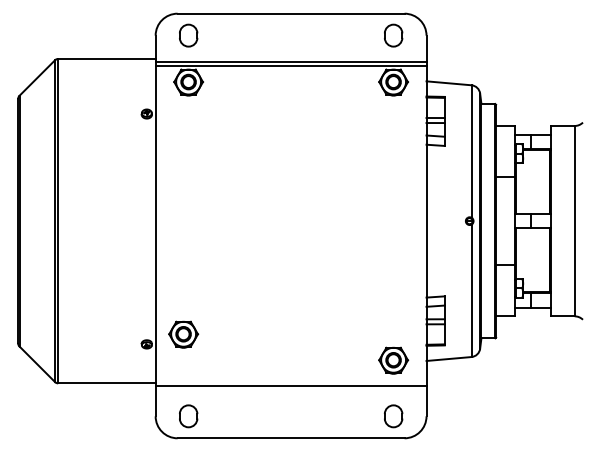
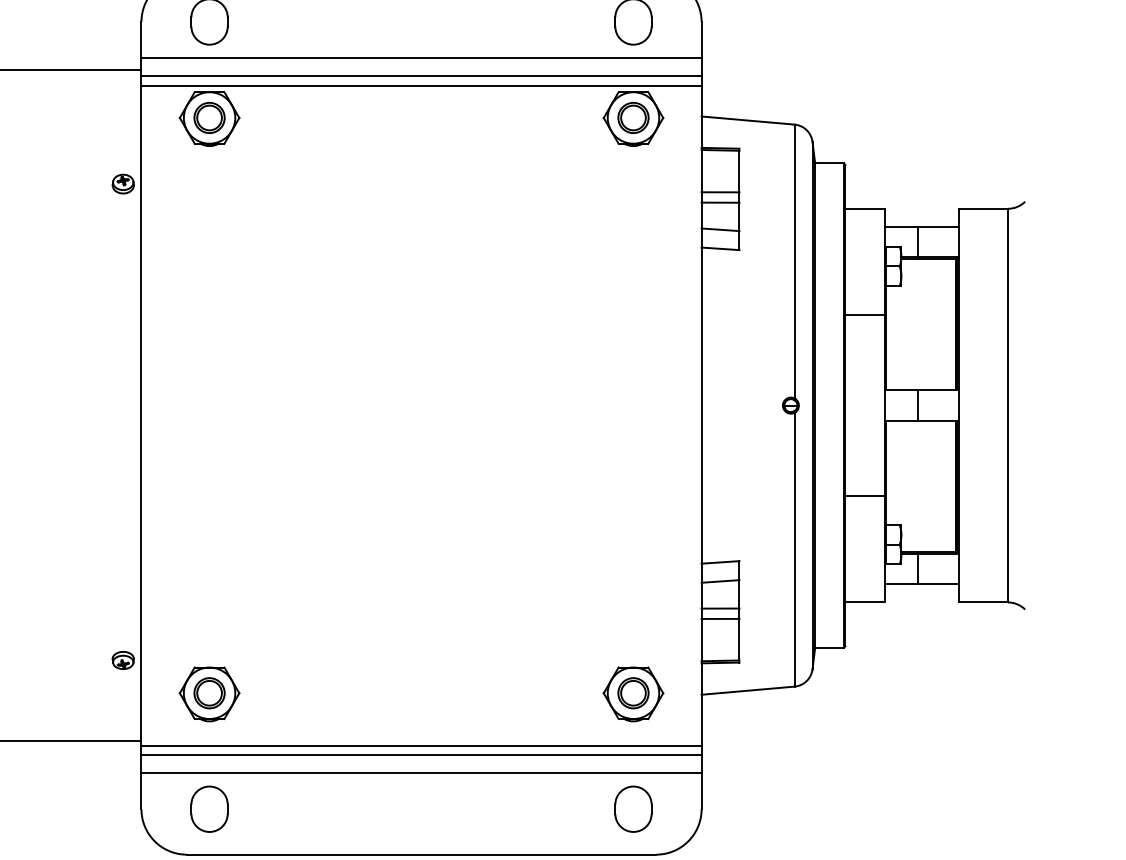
line: (290, 53) -> (420, 58), added
part: (183, 334) -> (209, 693), moved
line: (290, 389) -> (420, 753), added
line: (290, 398) -> (420, 772), added

